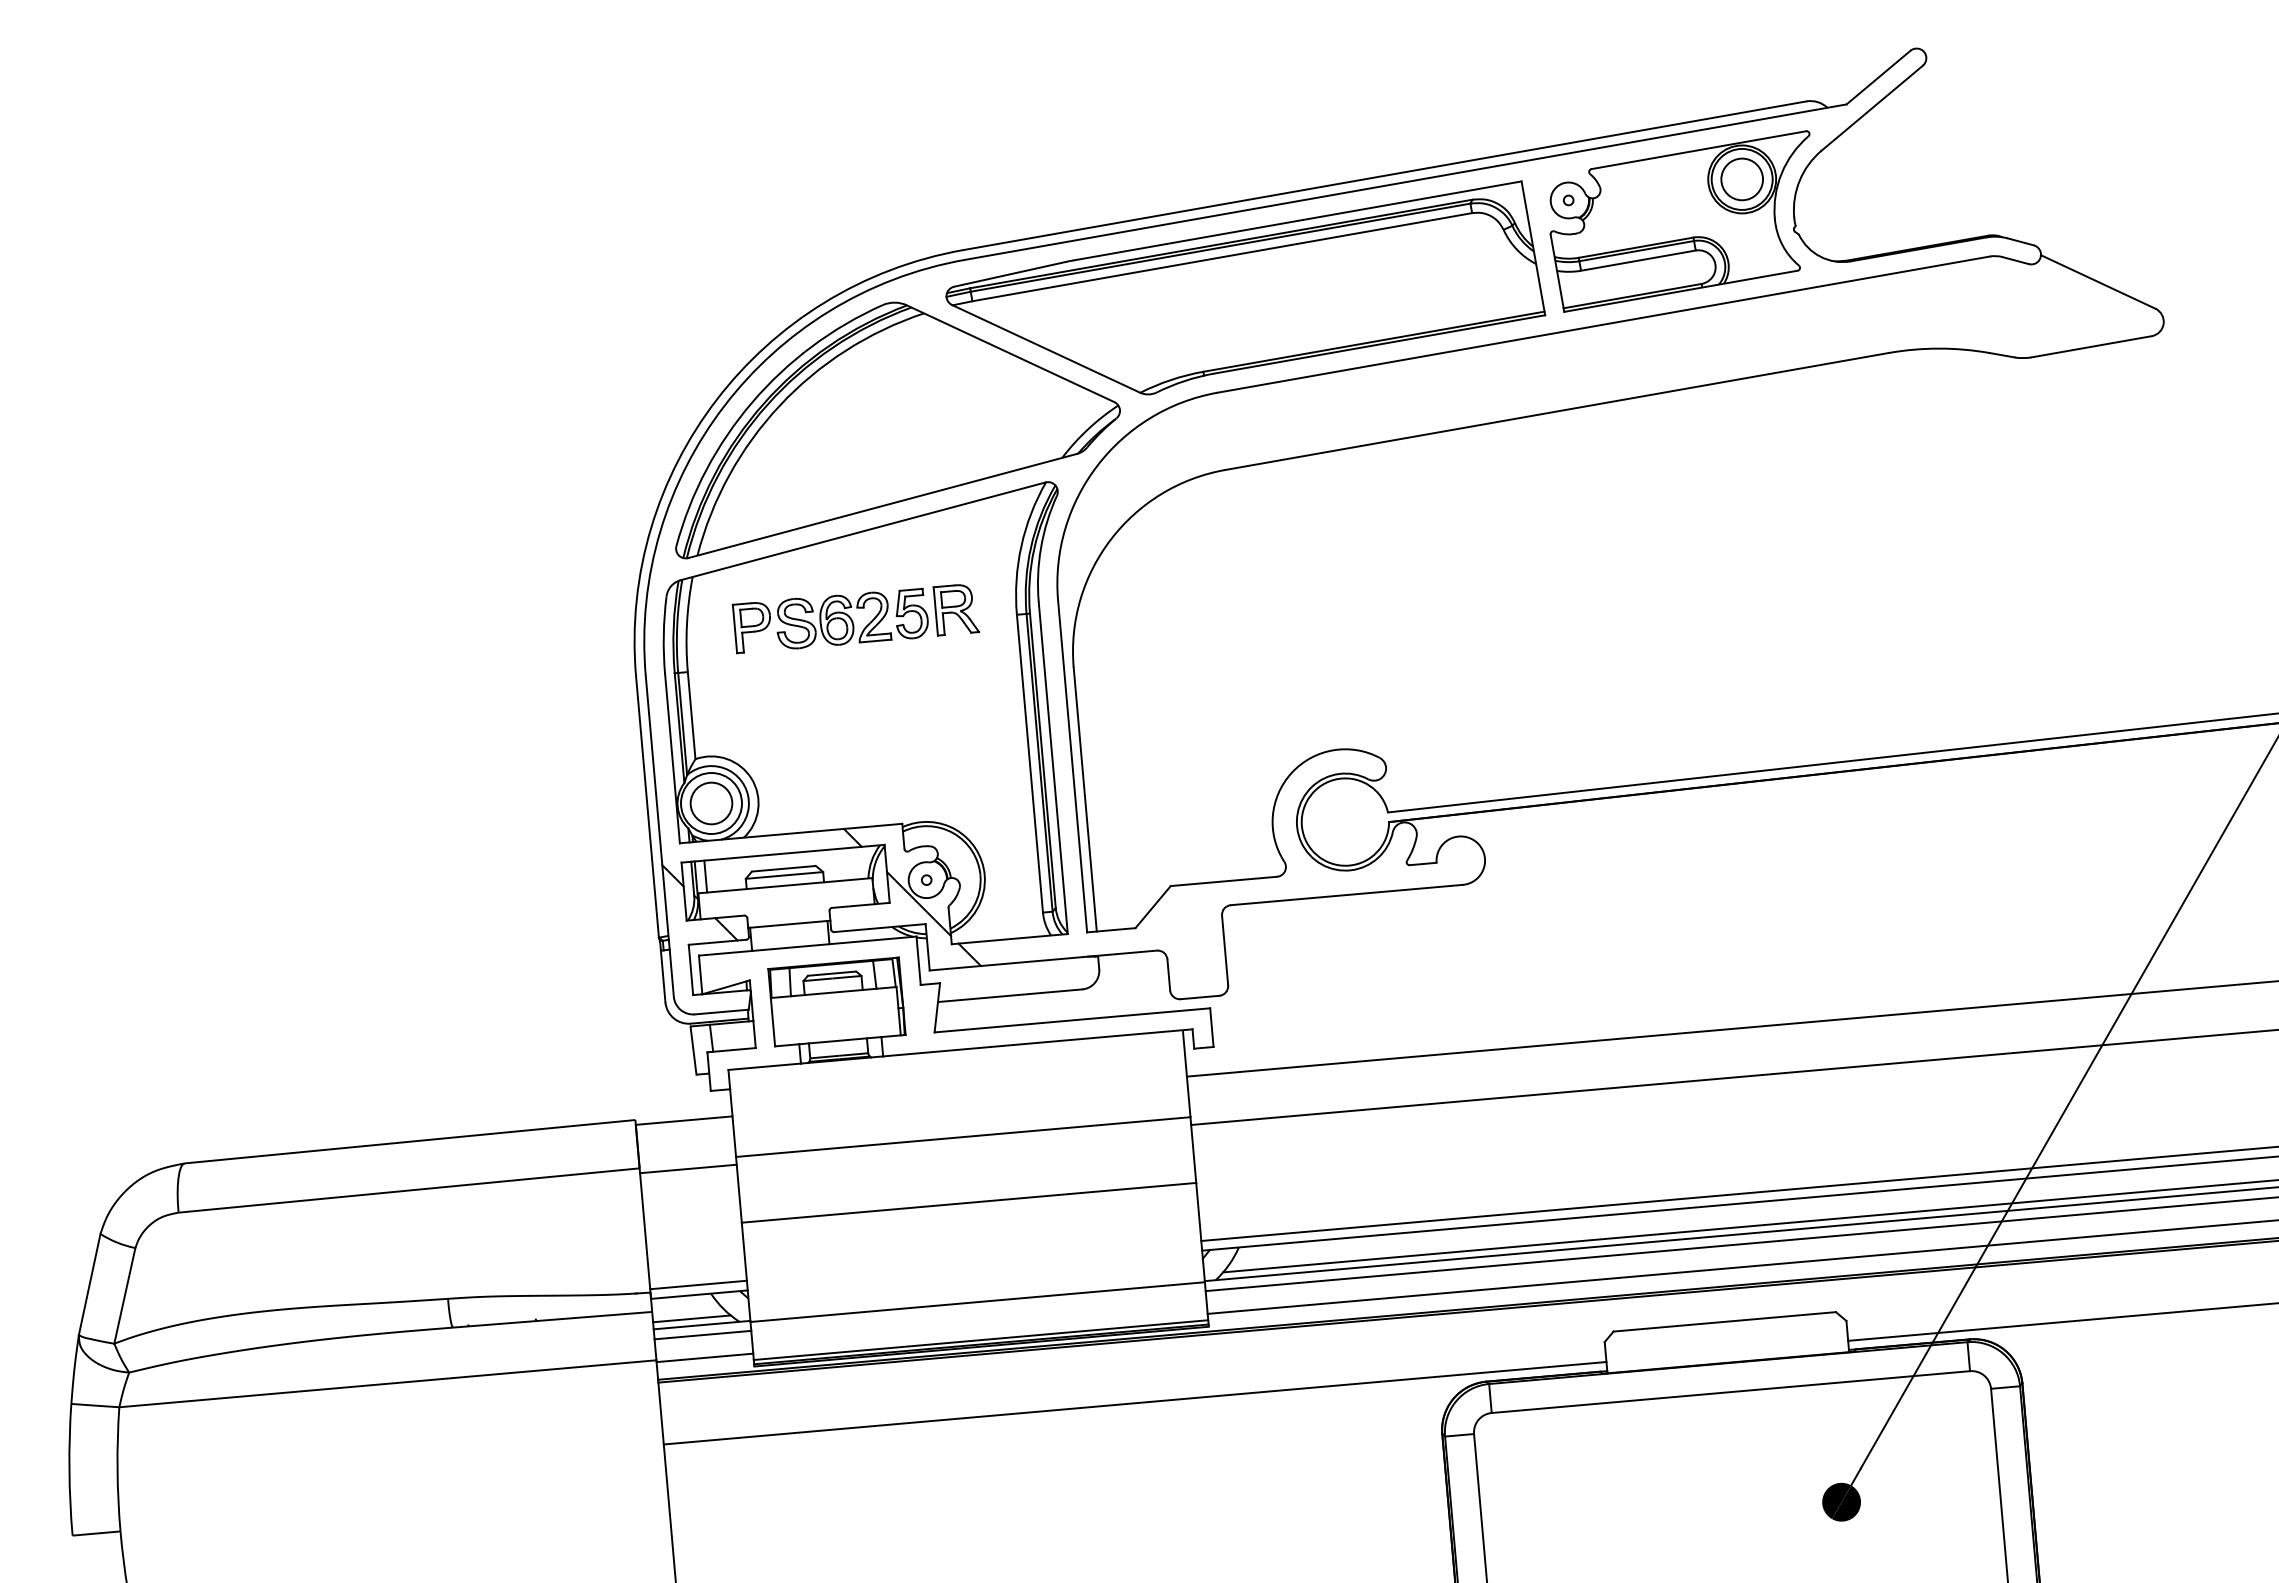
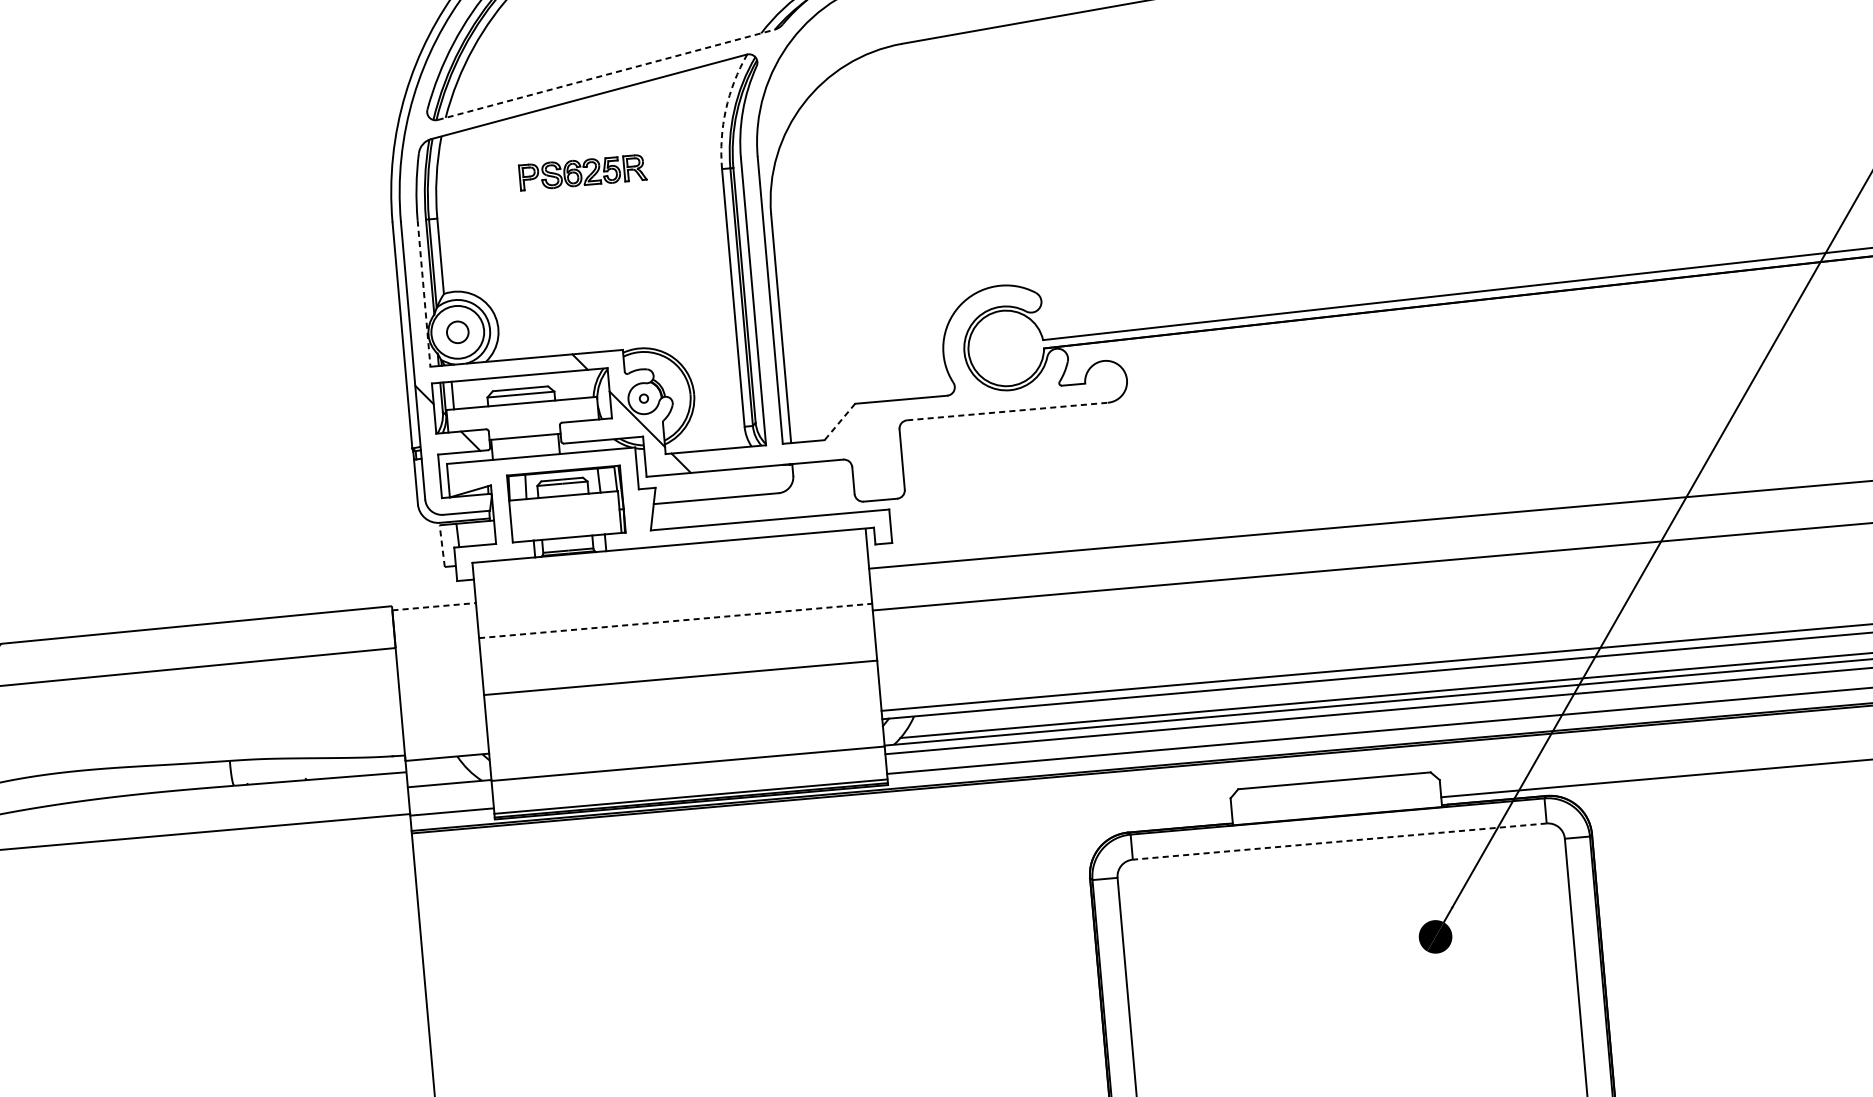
line: (883, 505) -> (606, 74), solid -> dashed
arc: (1021, 546) -> (726, 109), solid -> dashed
part: (855, 619) -> (582, 173), size x0.6
line: (672, 758) -> (424, 293), solid -> dashed
circle: (711, 803) -> (457, 332), size x0.6
line: (1347, 894) -> (1008, 411), solid -> dashed
line: (1152, 907) -> (839, 422), solid -> dashed
line: (693, 1050) -> (442, 546), solid -> dashed
line: (684, 1120) -> (434, 606), solid -> dashed
line: (963, 1137) -> (675, 621), solid -> dashed
line: (688, 1168) -> (437, 648), removed
line: (698, 1284) -> (446, 748), removed
line: (691, 1318) -> (440, 777), removed
line: (702, 1334) -> (450, 791), removed
line: (1730, 1392) -> (1339, 841), solid -> dashed
line: (1134, 1403) -> (823, 851), removed

